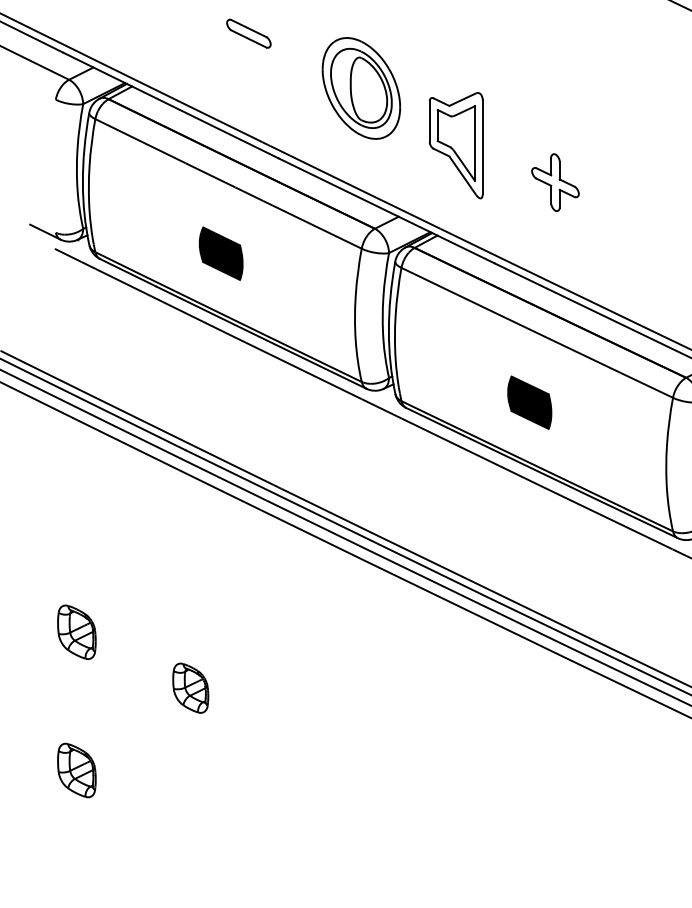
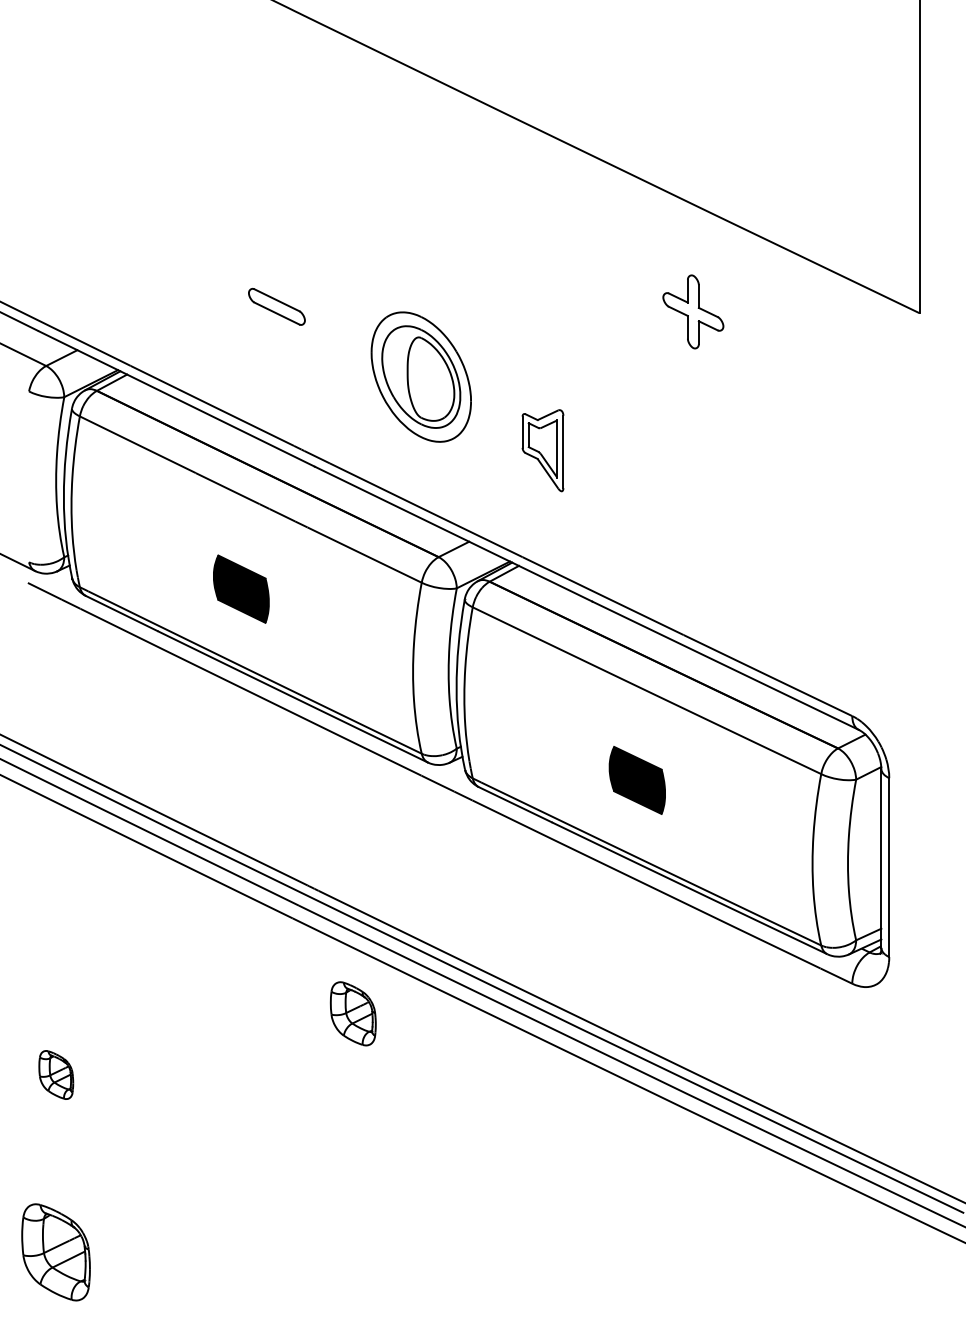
part: (455, 145) -> (542, 450), size x0.6
part: (555, 182) -> (693, 311), moved
part: (77, 631) -> (56, 1074), size x0.7
part: (190, 687) -> (352, 1013), moved
part: (77, 770) -> (56, 1252), size x1.4

